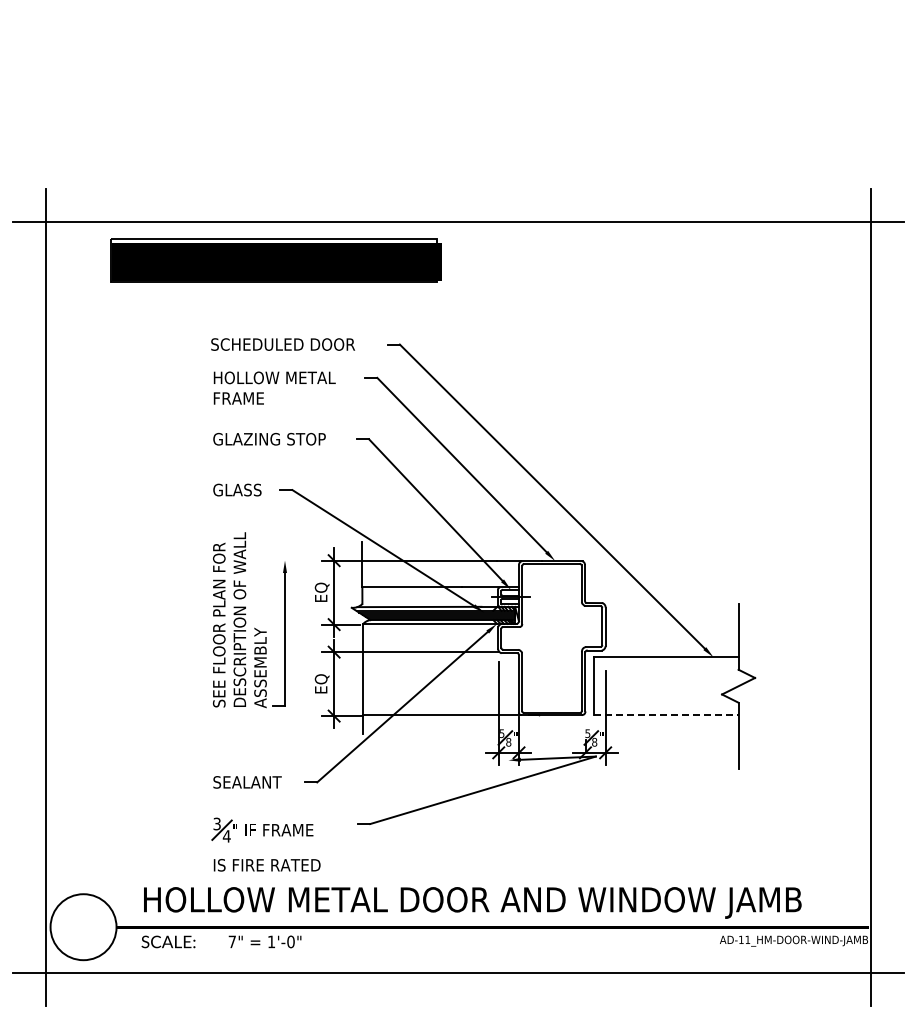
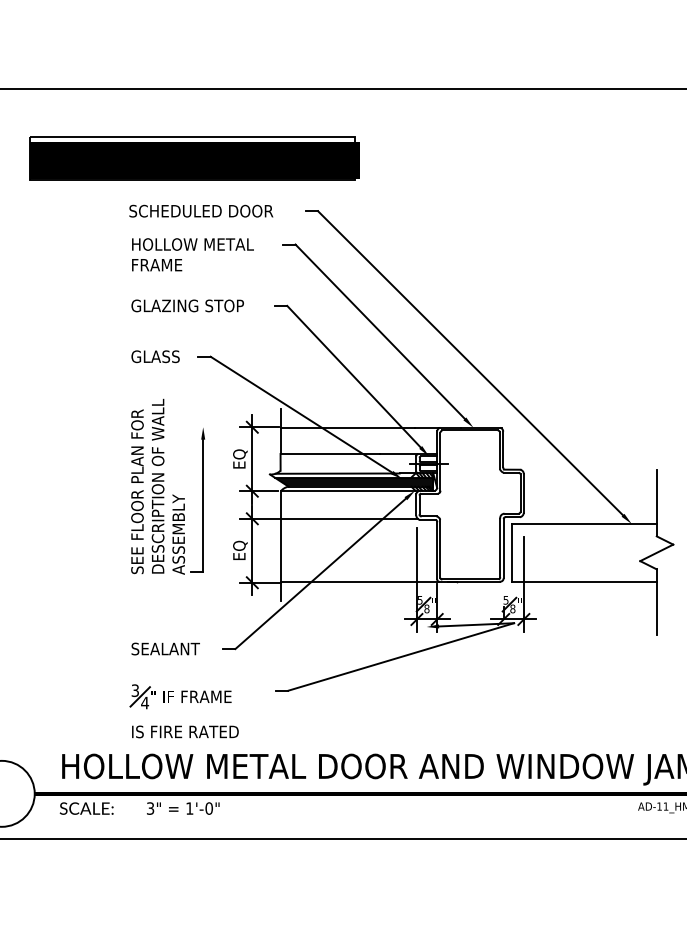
part: (275, 260) -> (193, 159), moved
line: (666, 715) -> (584, 582), dashed -> solid
text: (231, 941) -> (149, 808), 7" -> 3"

